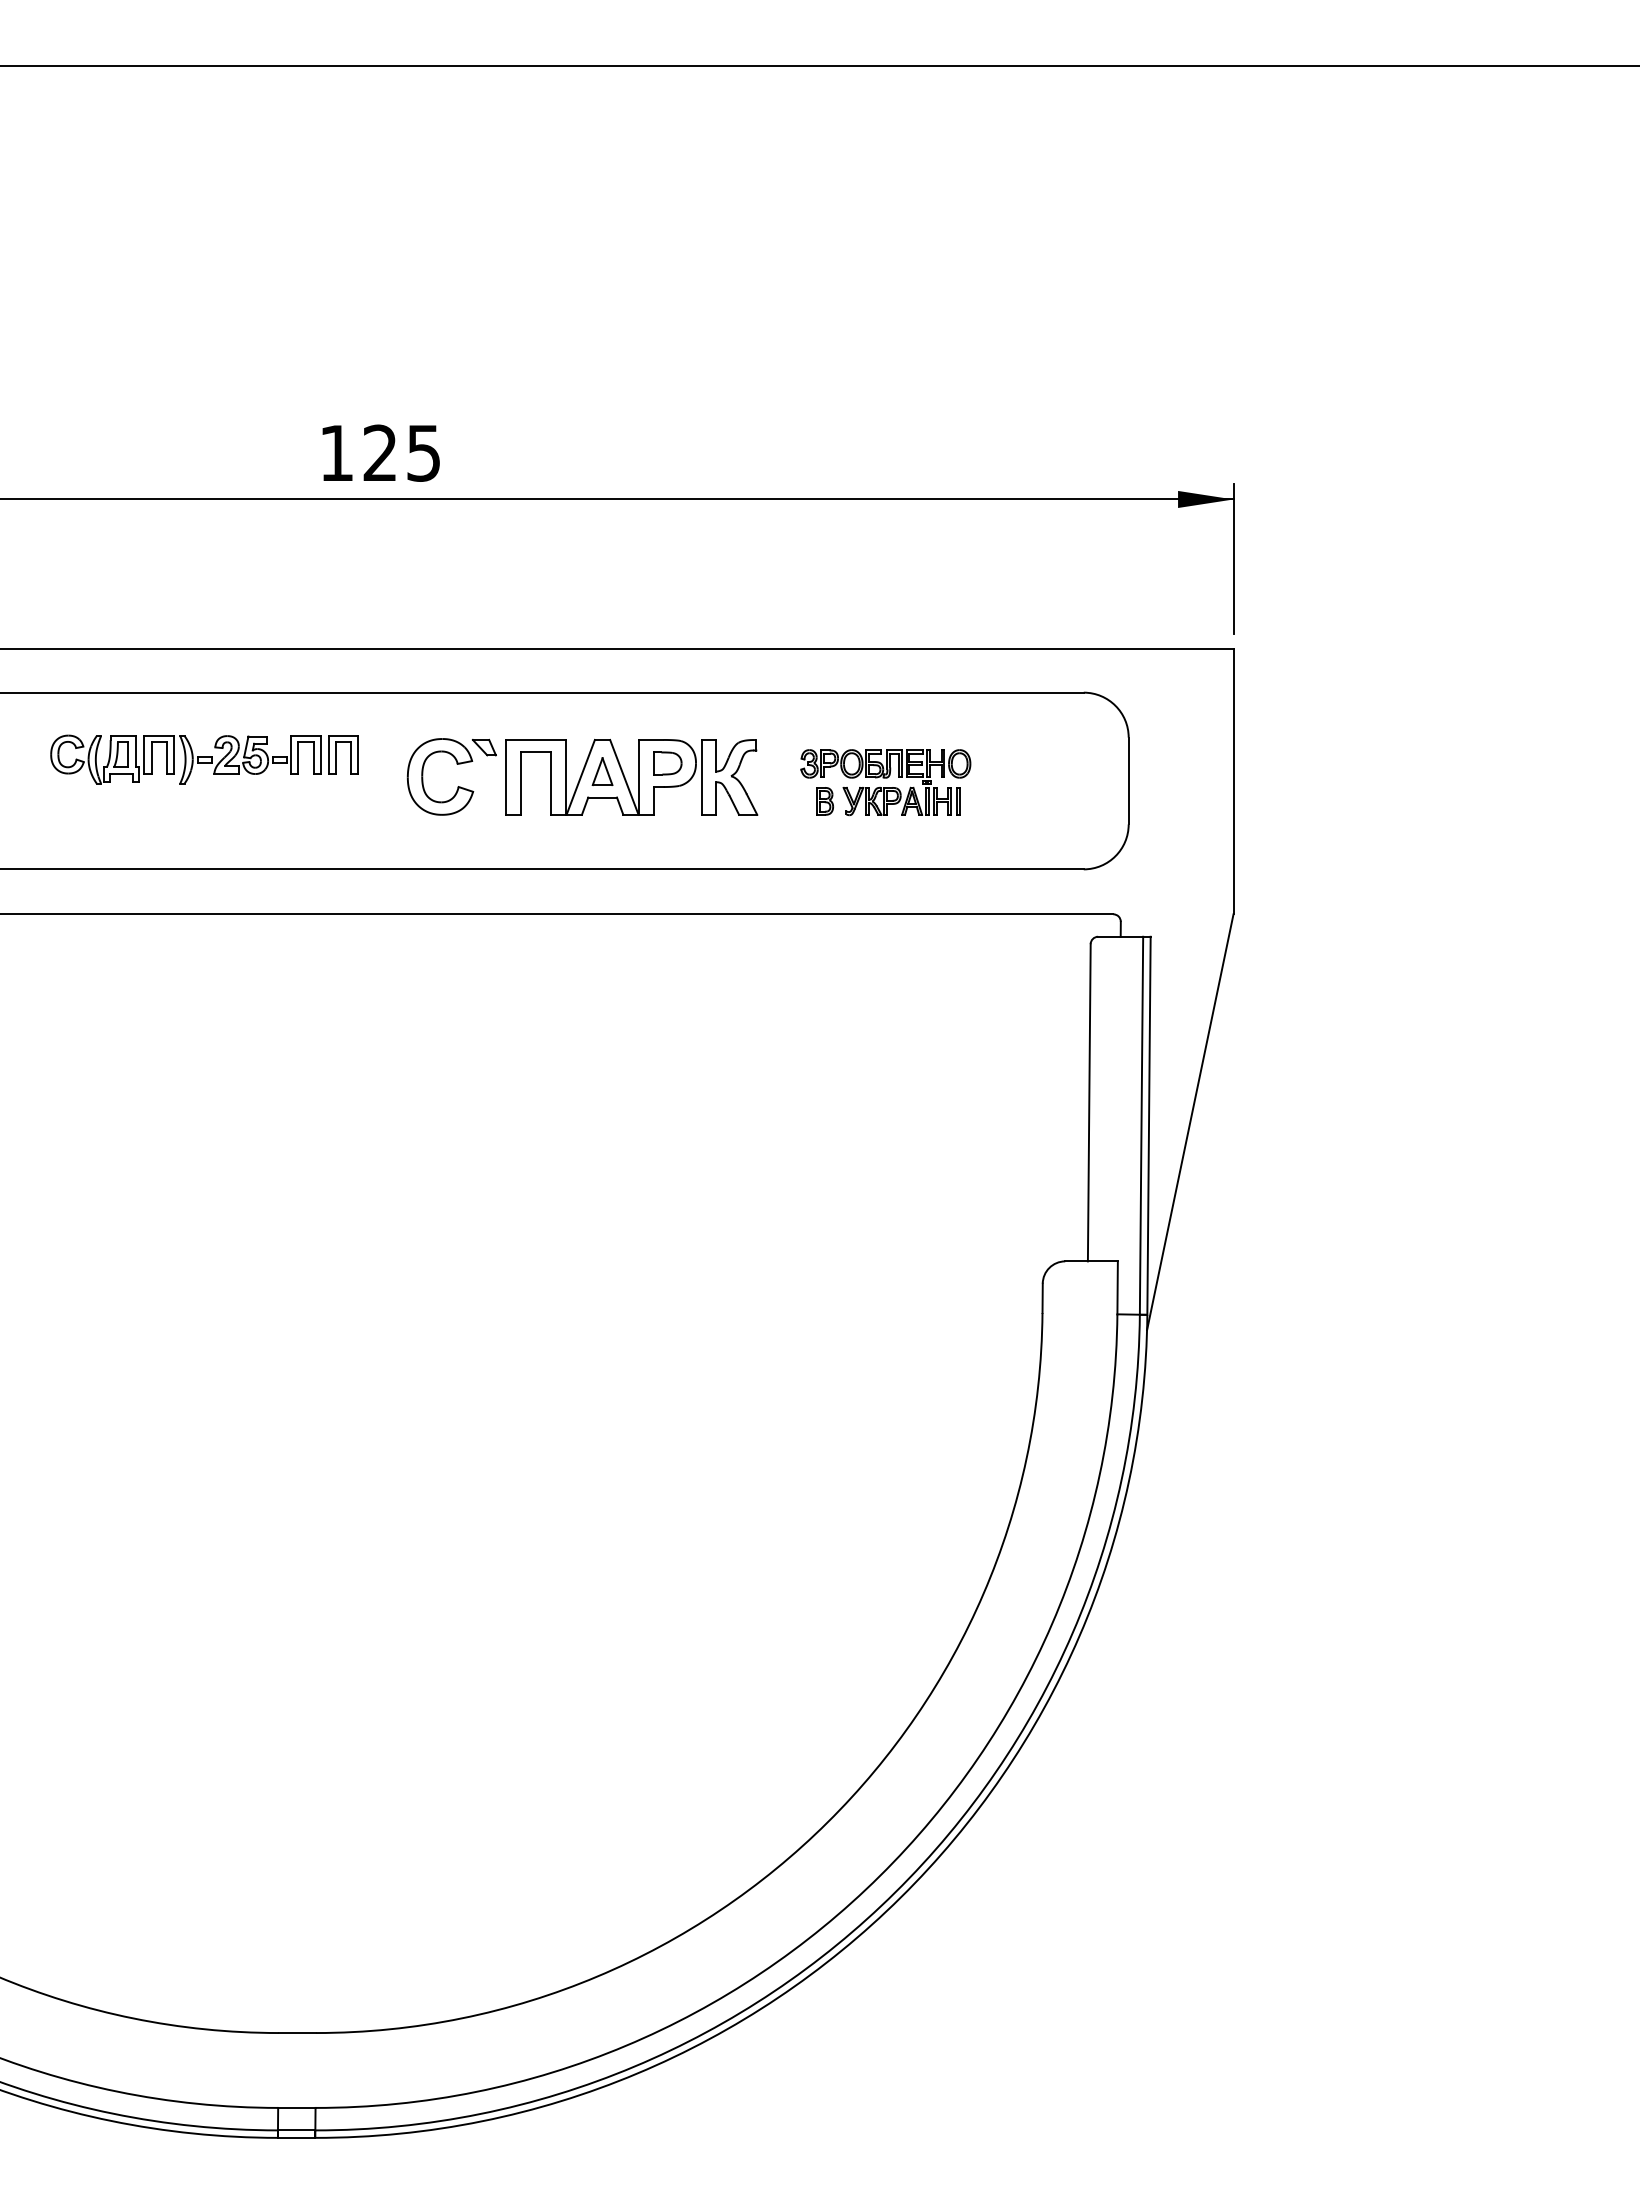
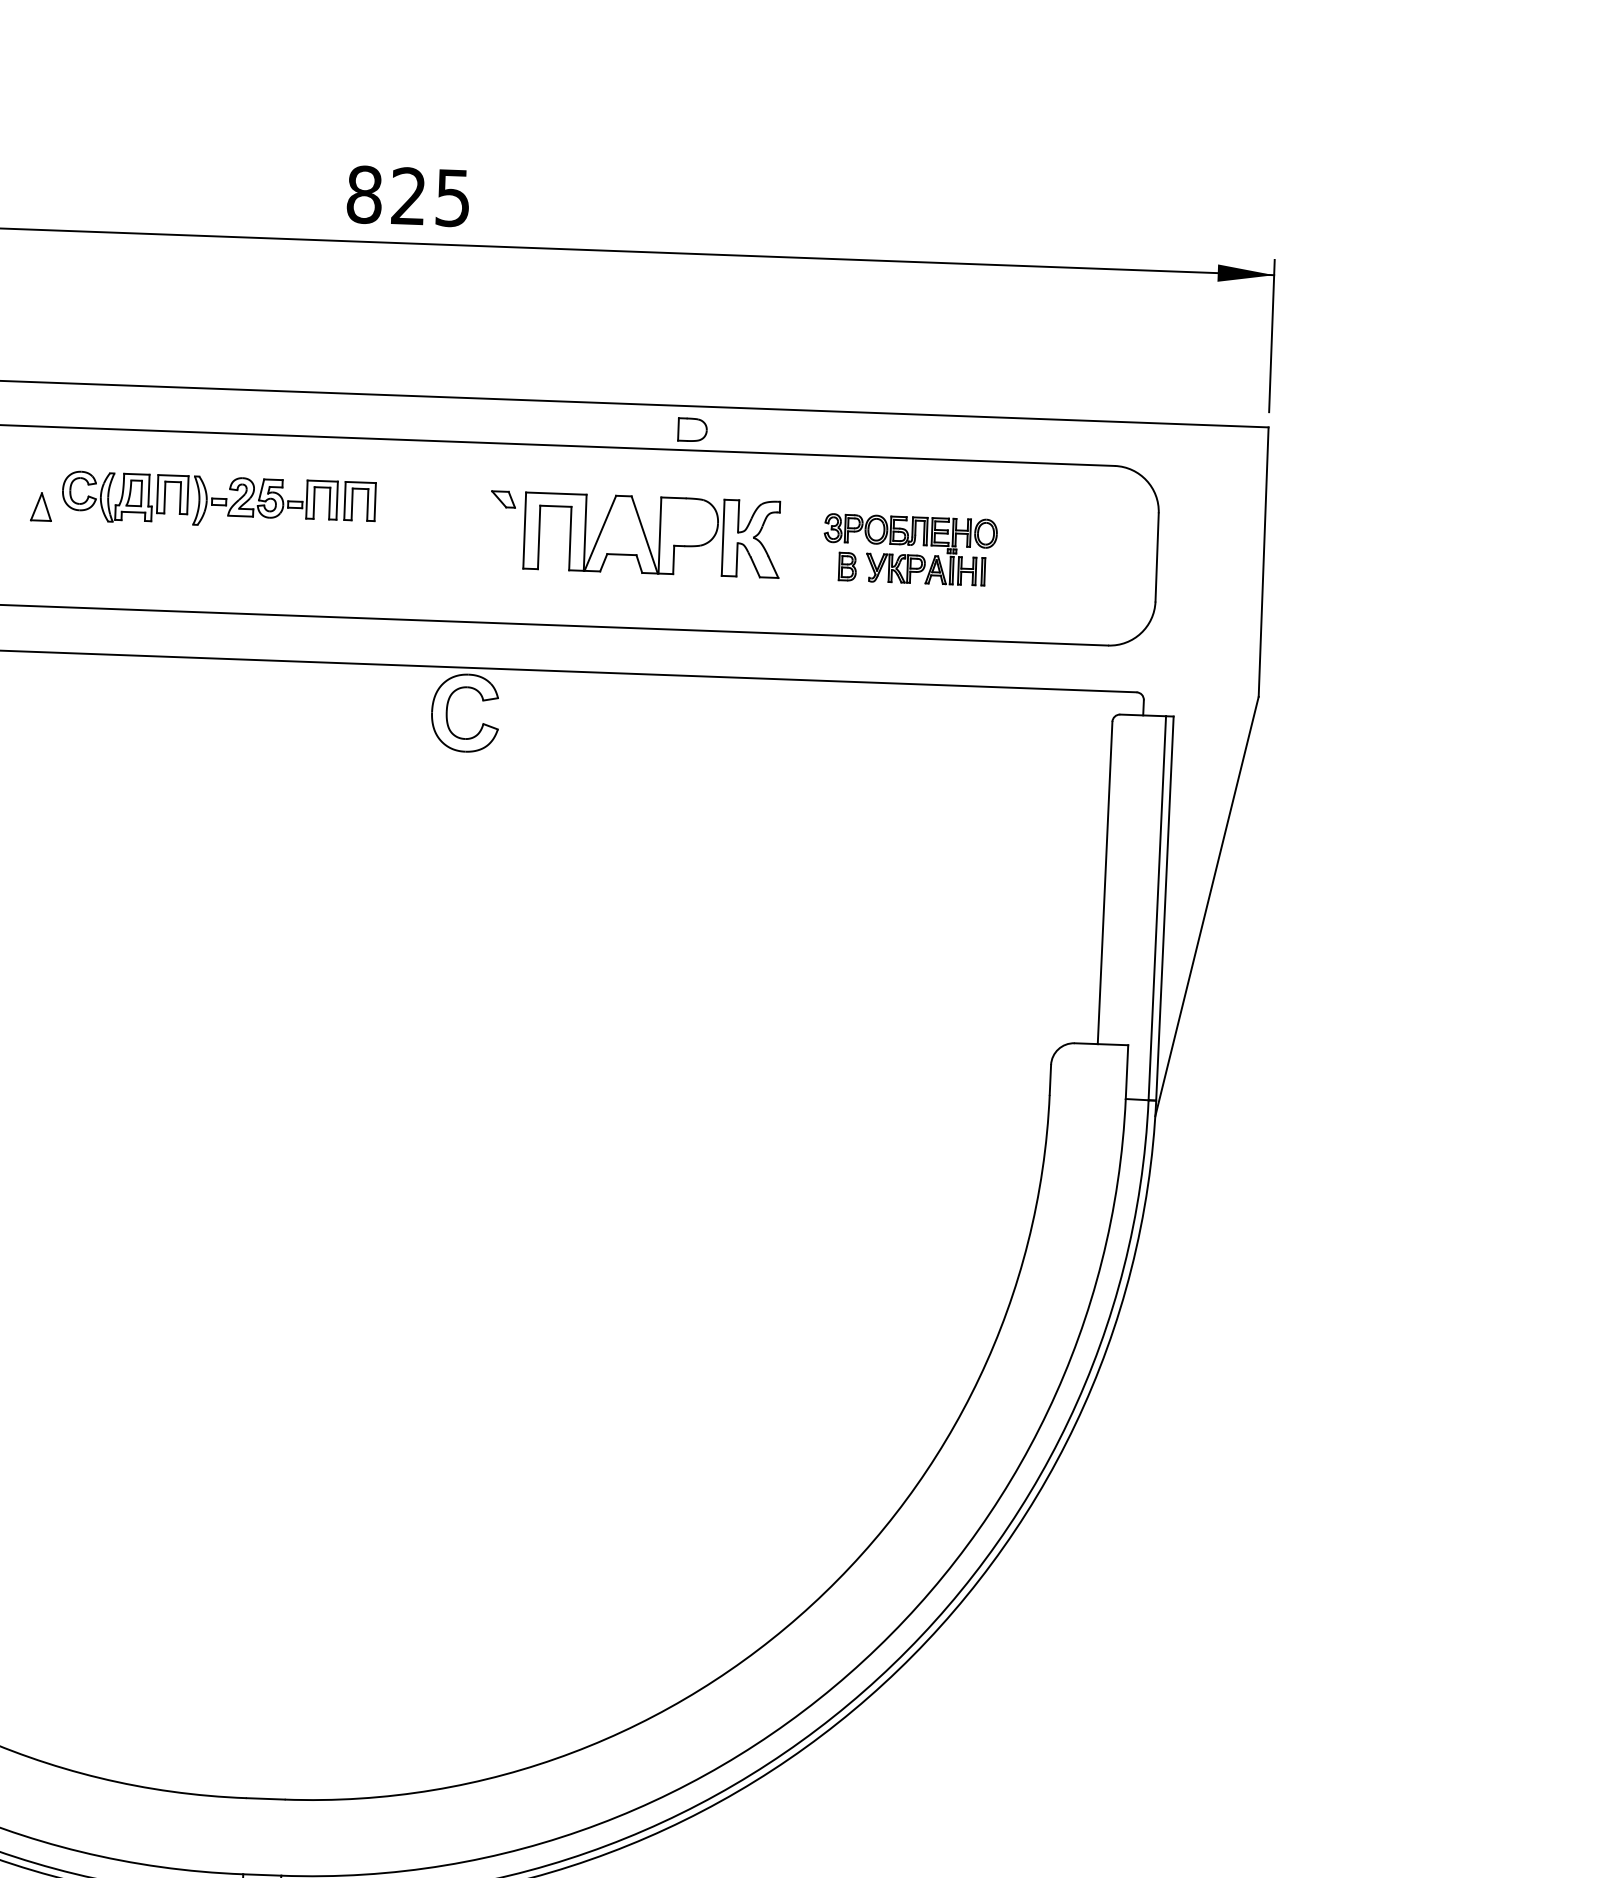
text: (336, 452) -> (364, 194), 125 -> 825
part: (667, 763) -> (692, 429), moved
part: (602, 771) -> (41, 506), moved
part: (423, 776) -> (448, 712), moved

